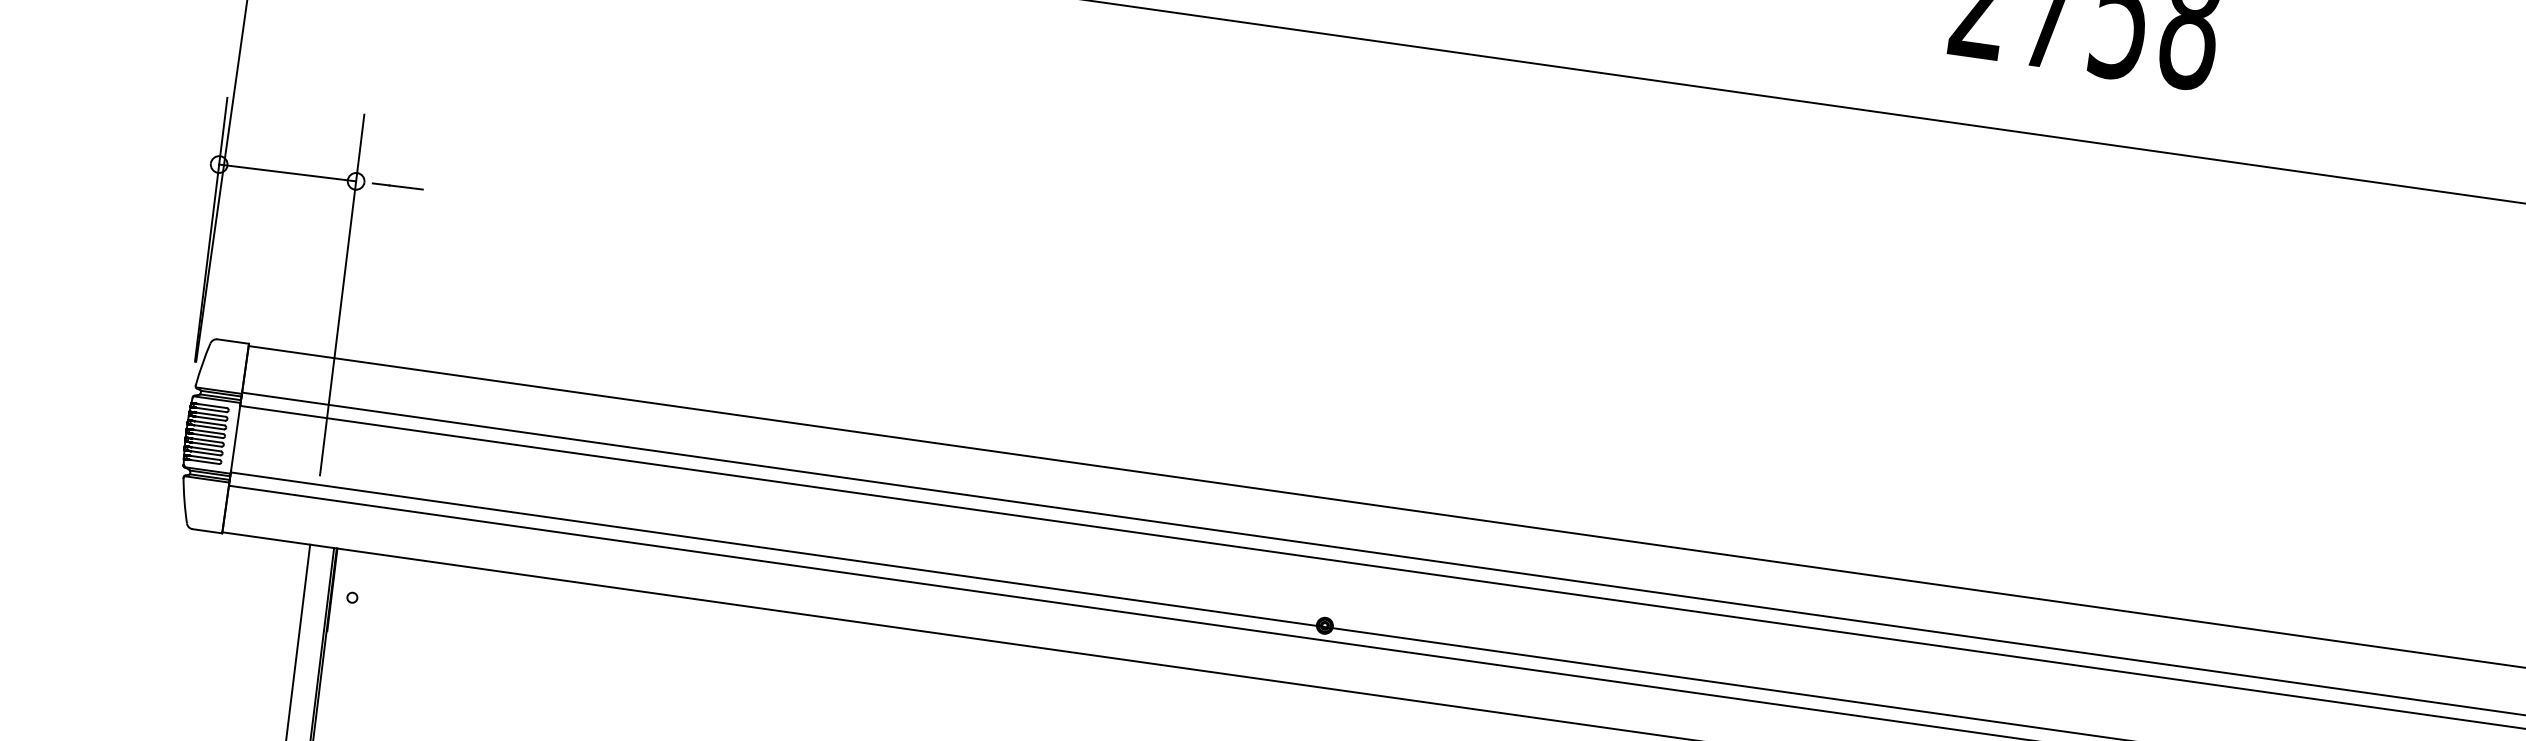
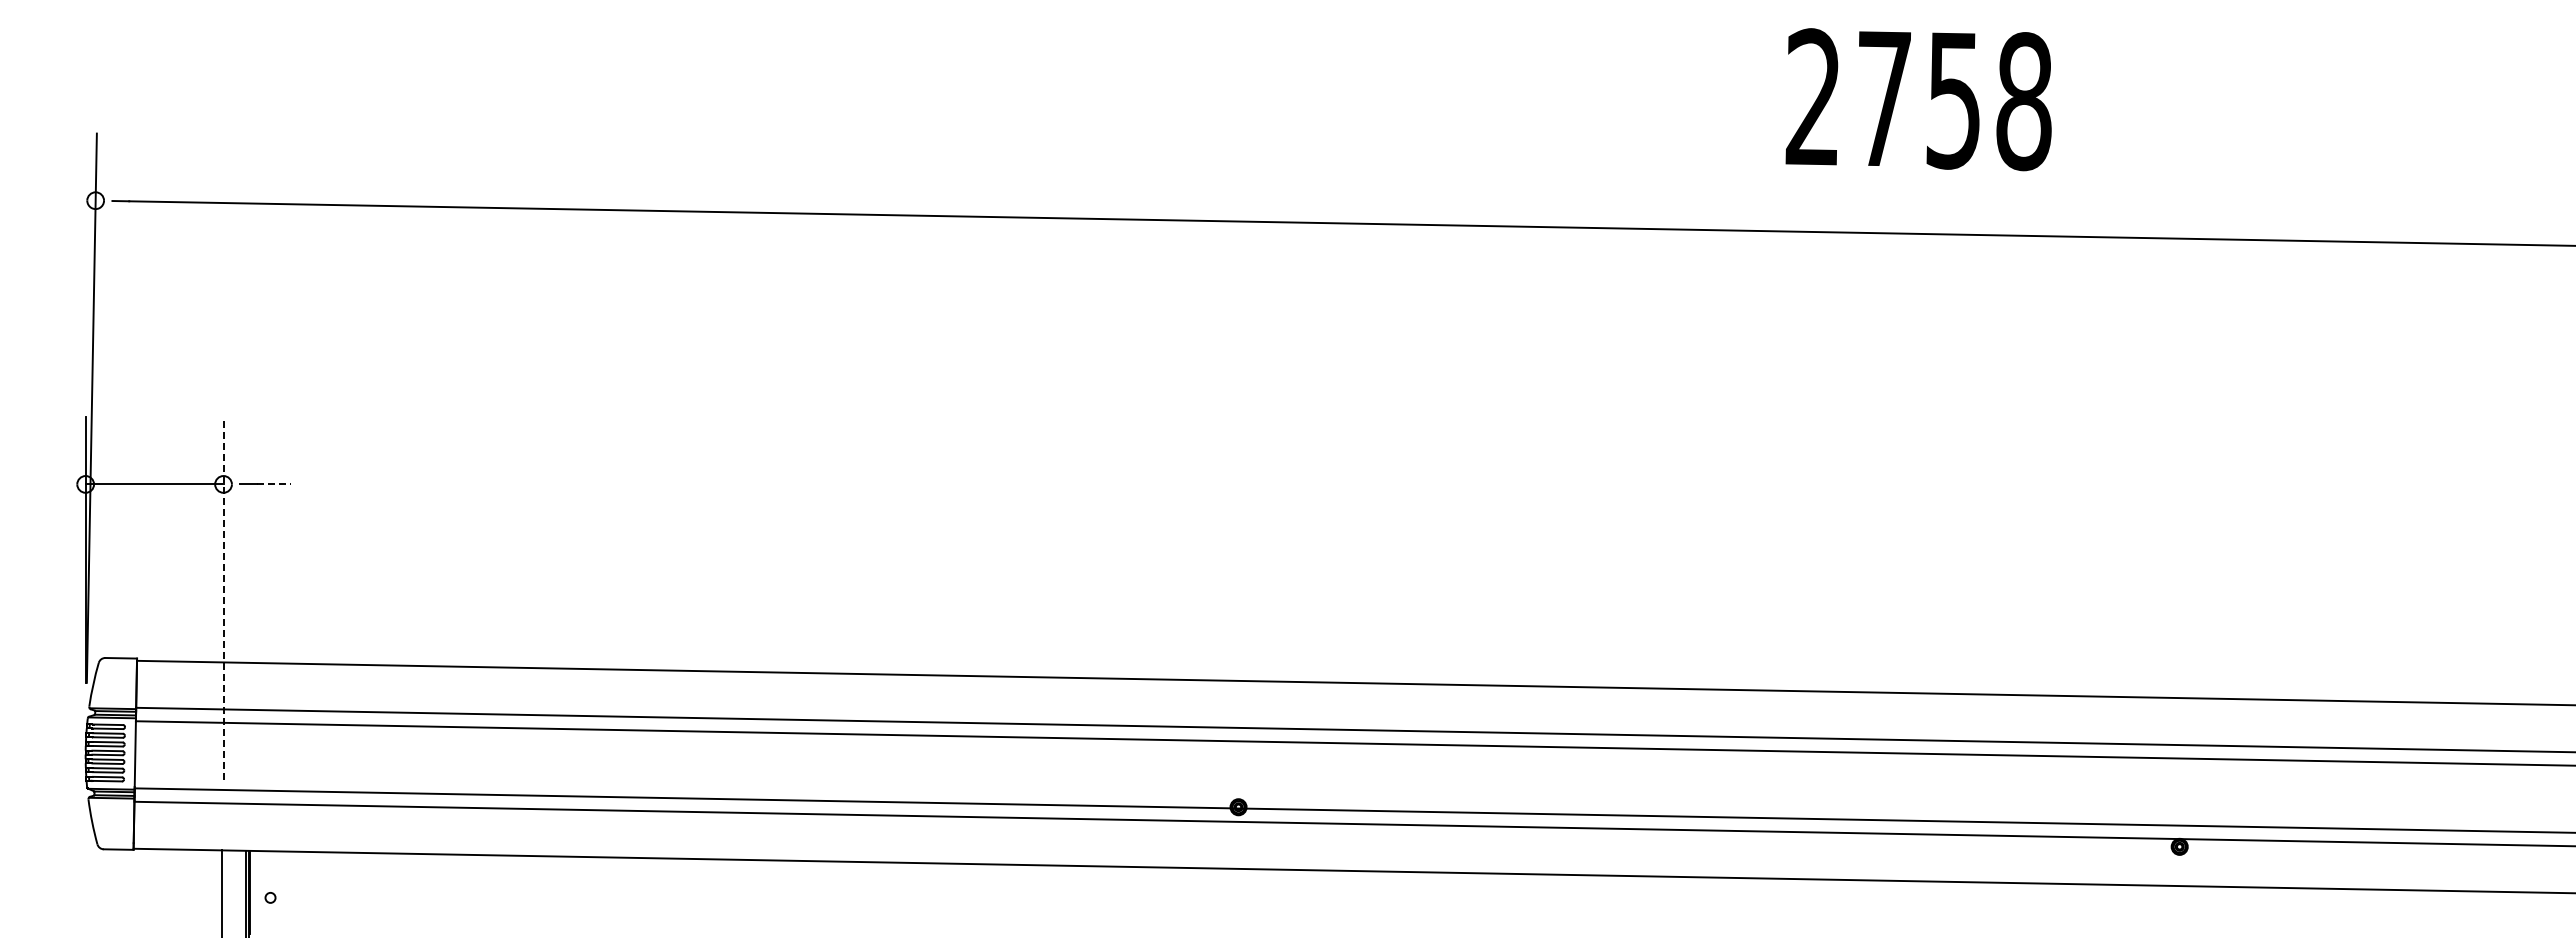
line: (405, 187) -> (273, 484), solid -> dashed
line: (342, 294) -> (223, 598), solid -> dashed

